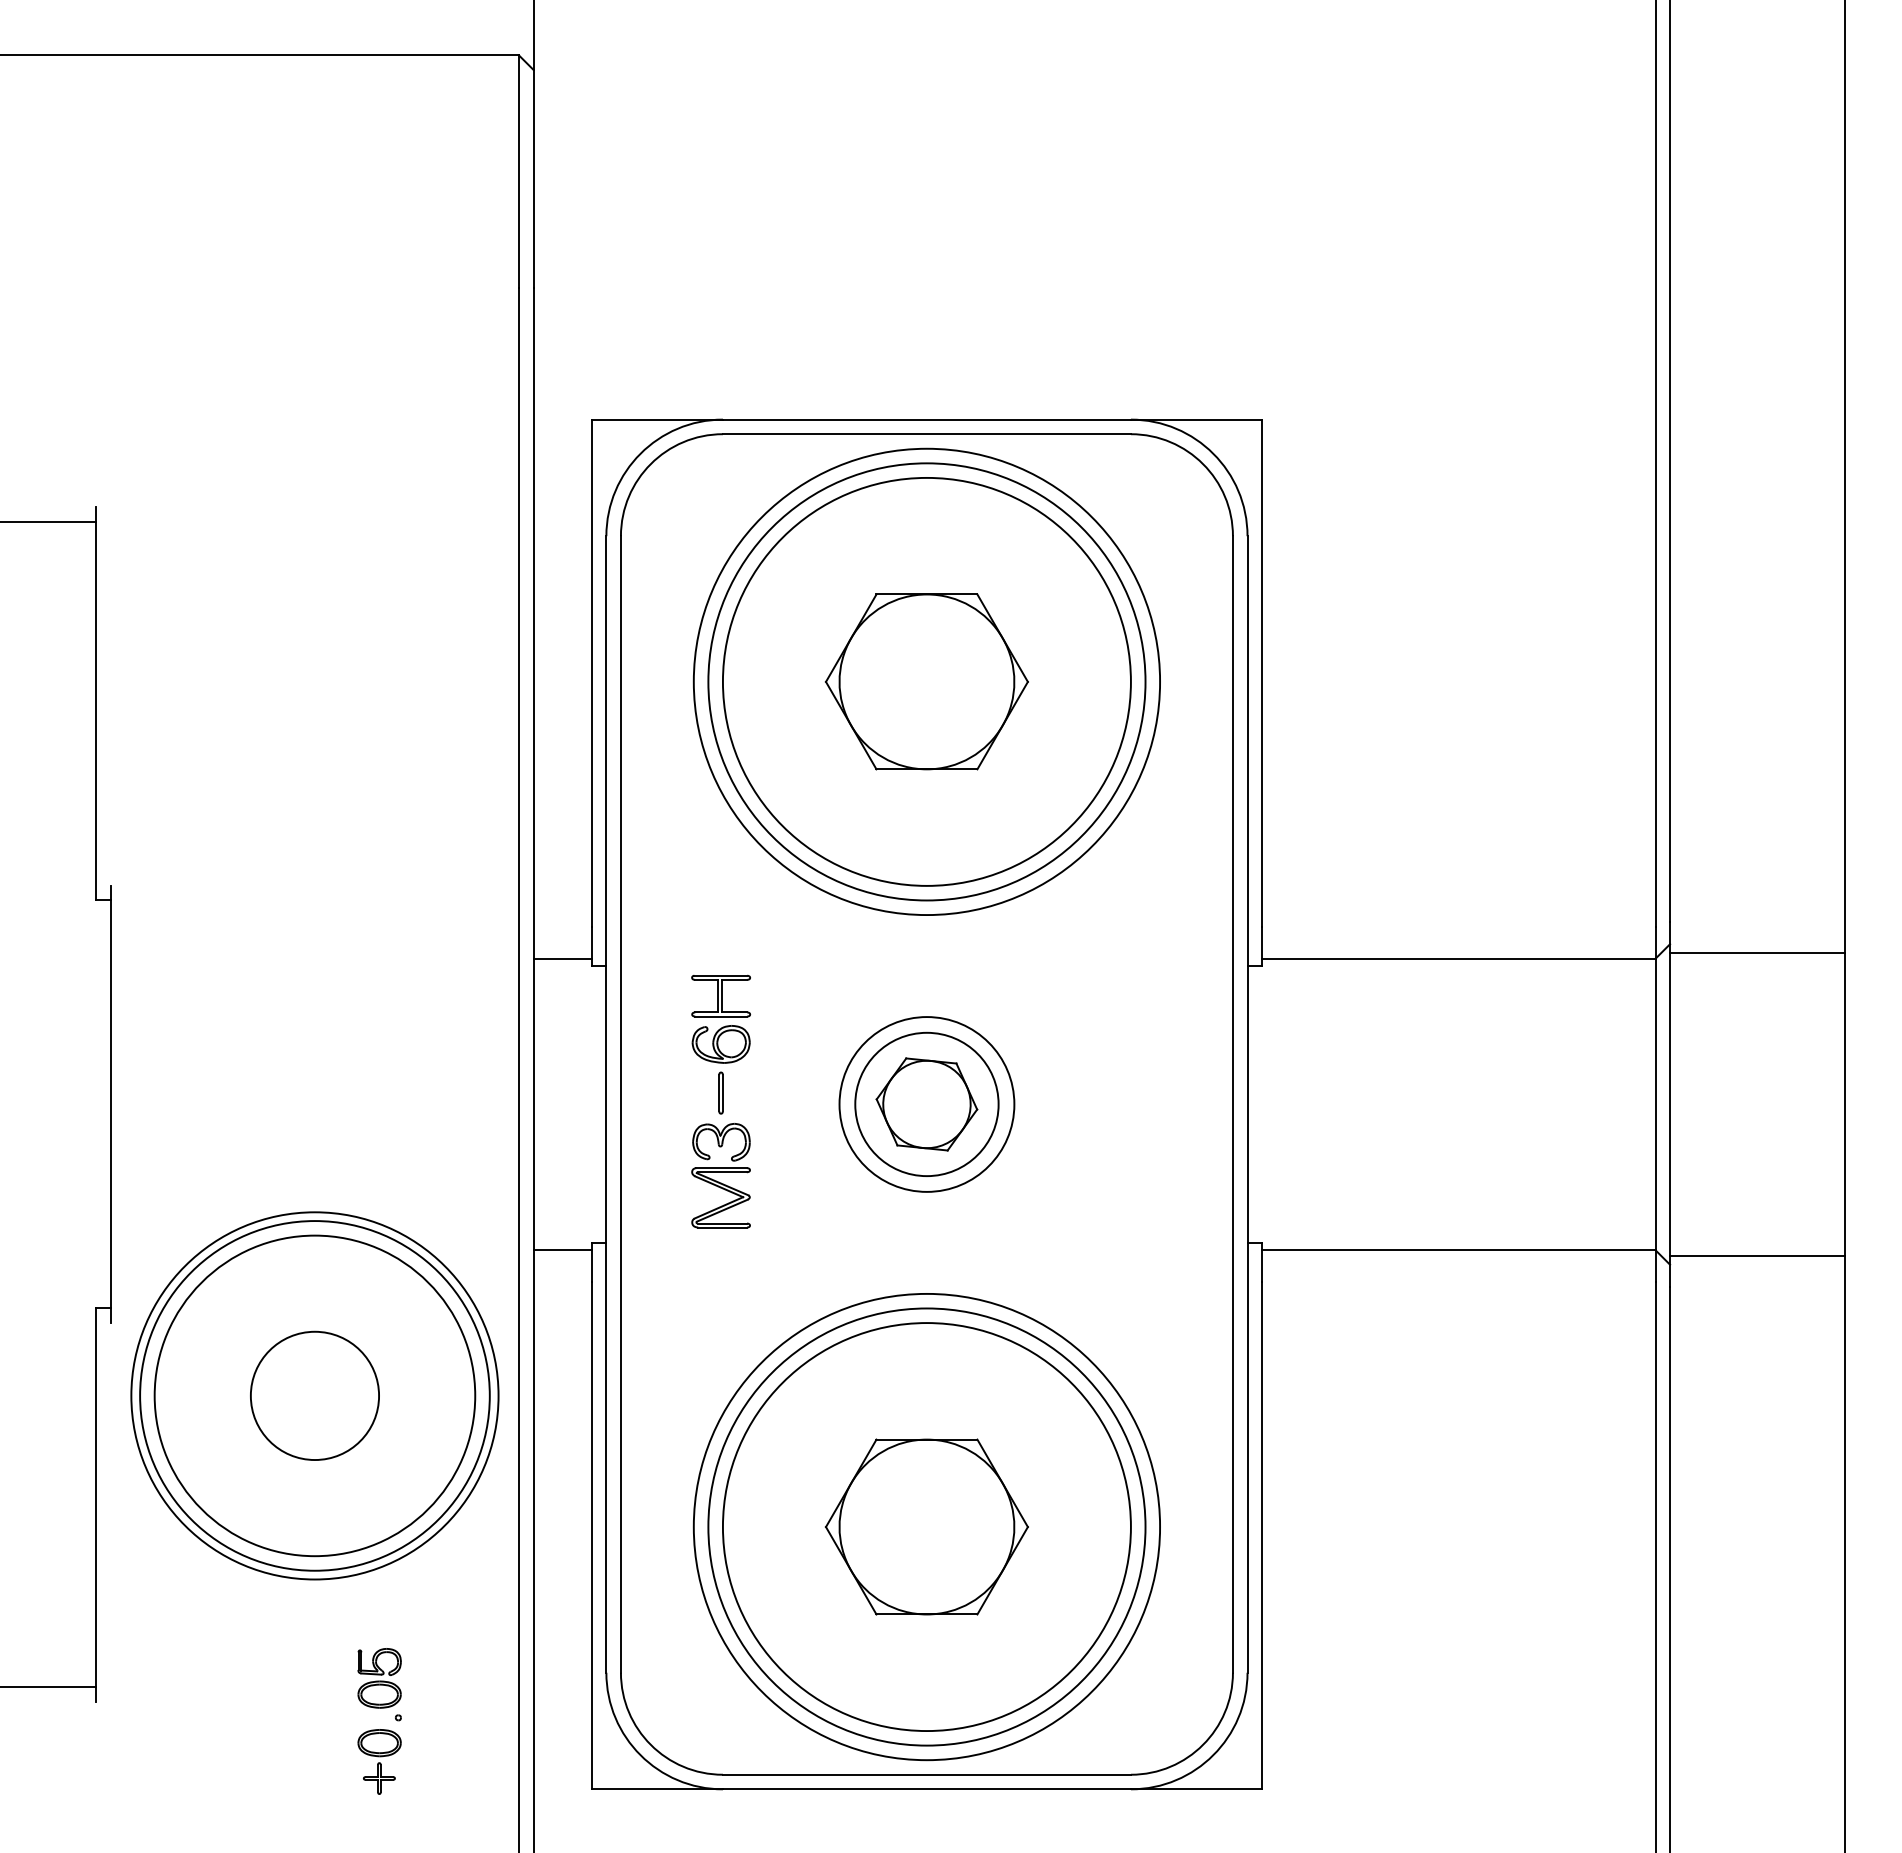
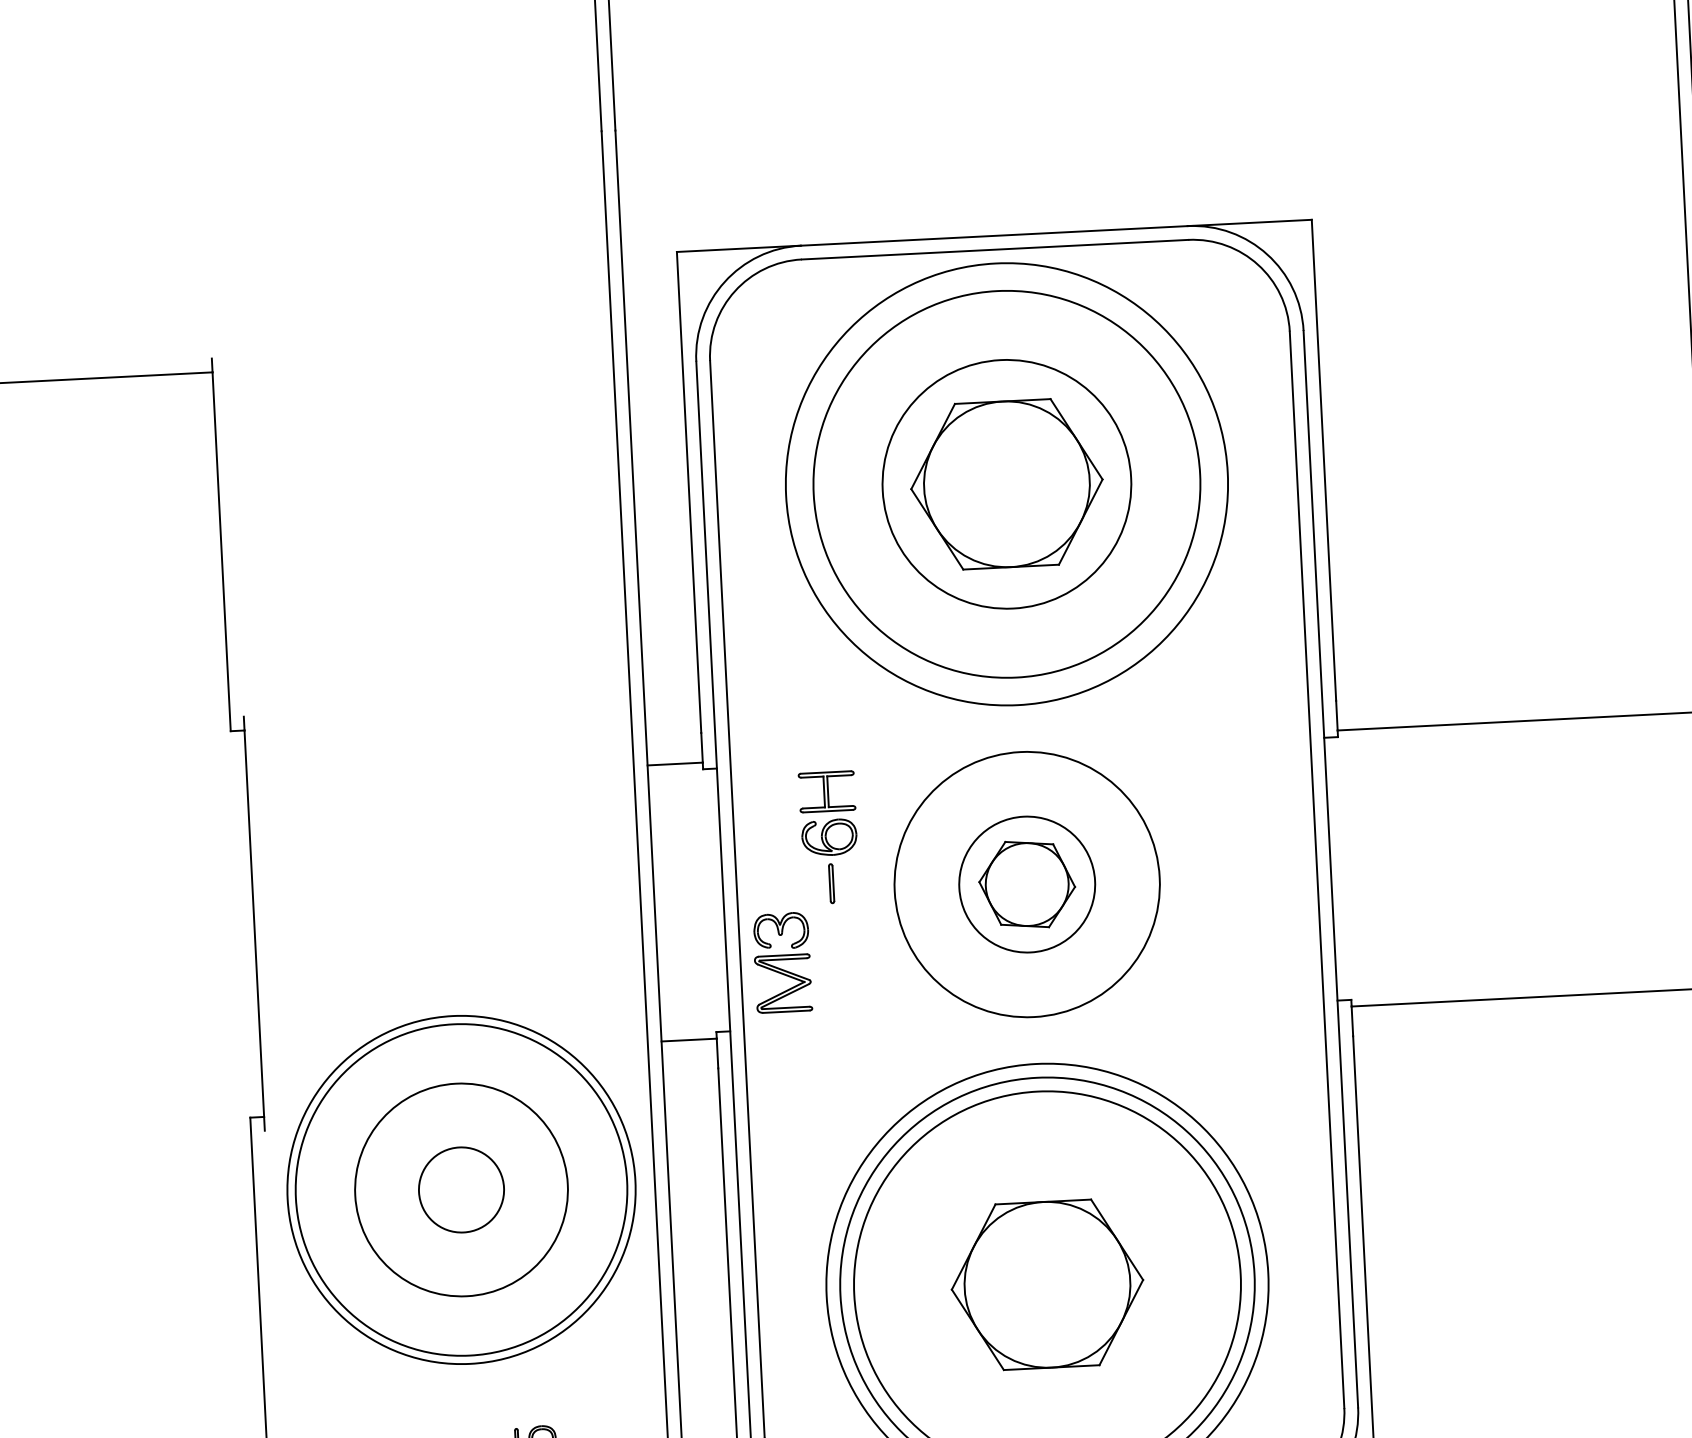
circle: (926, 681) -> (1006, 483), size x0.6
circle: (926, 1104) -> (1026, 884), size x1.6
part: (720, 1175) -> (781, 962), moved
circle: (314, 1395) -> (461, 1189), size x0.7
circle: (314, 1395) -> (461, 1189), size x0.7

